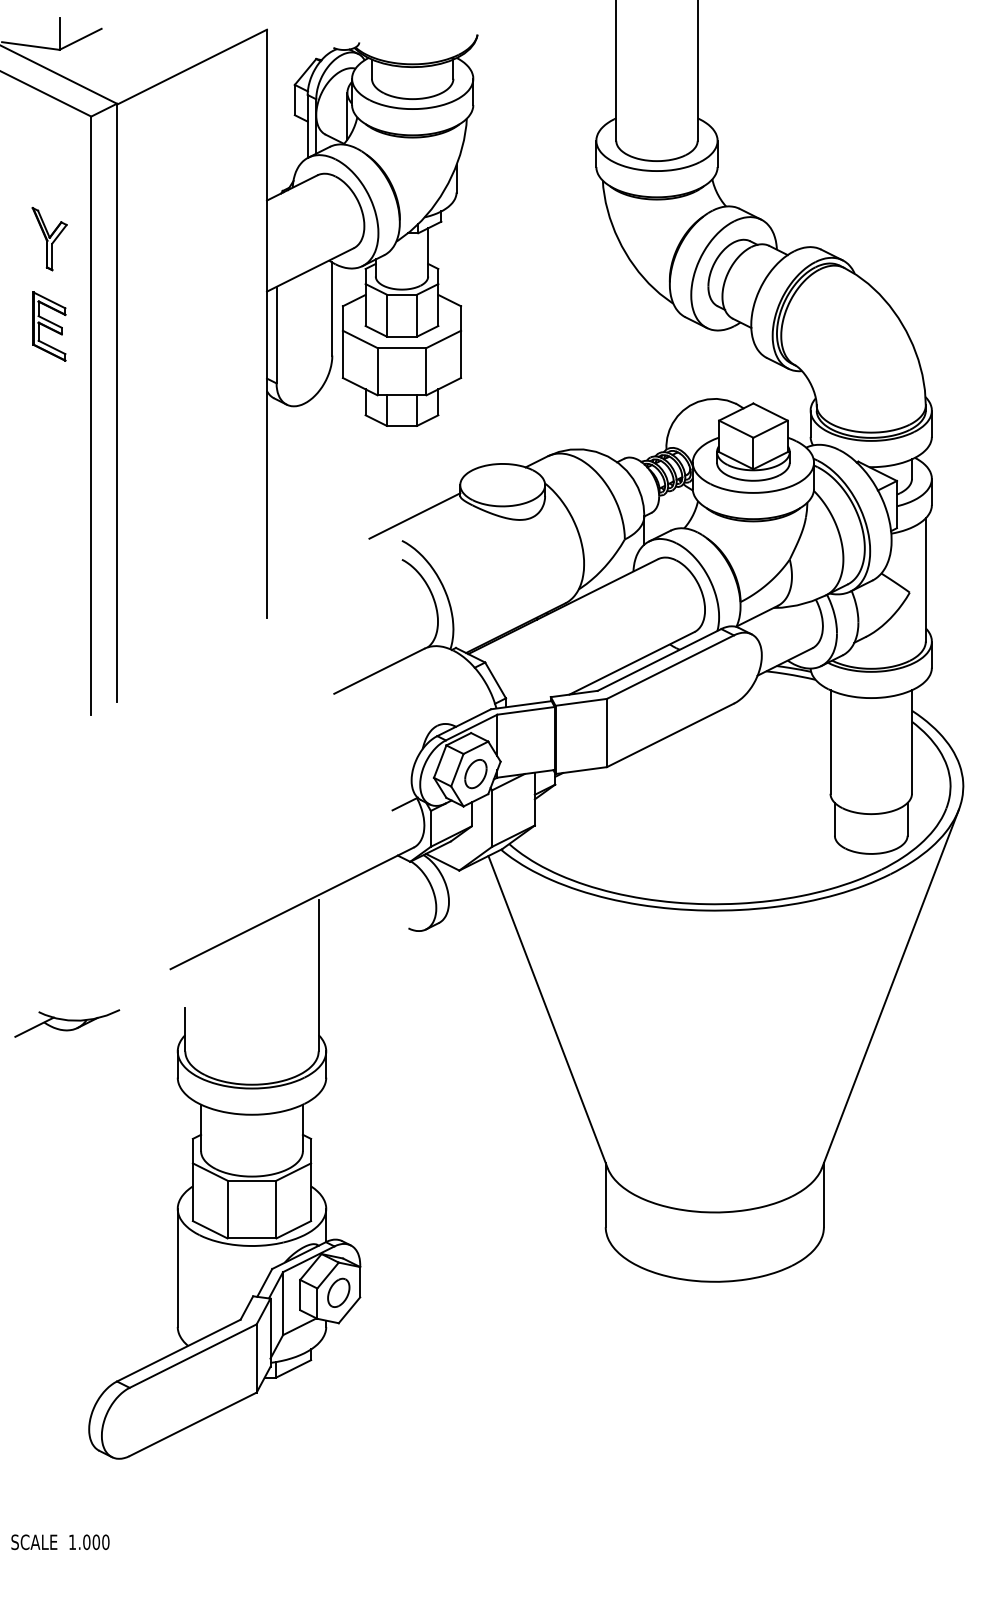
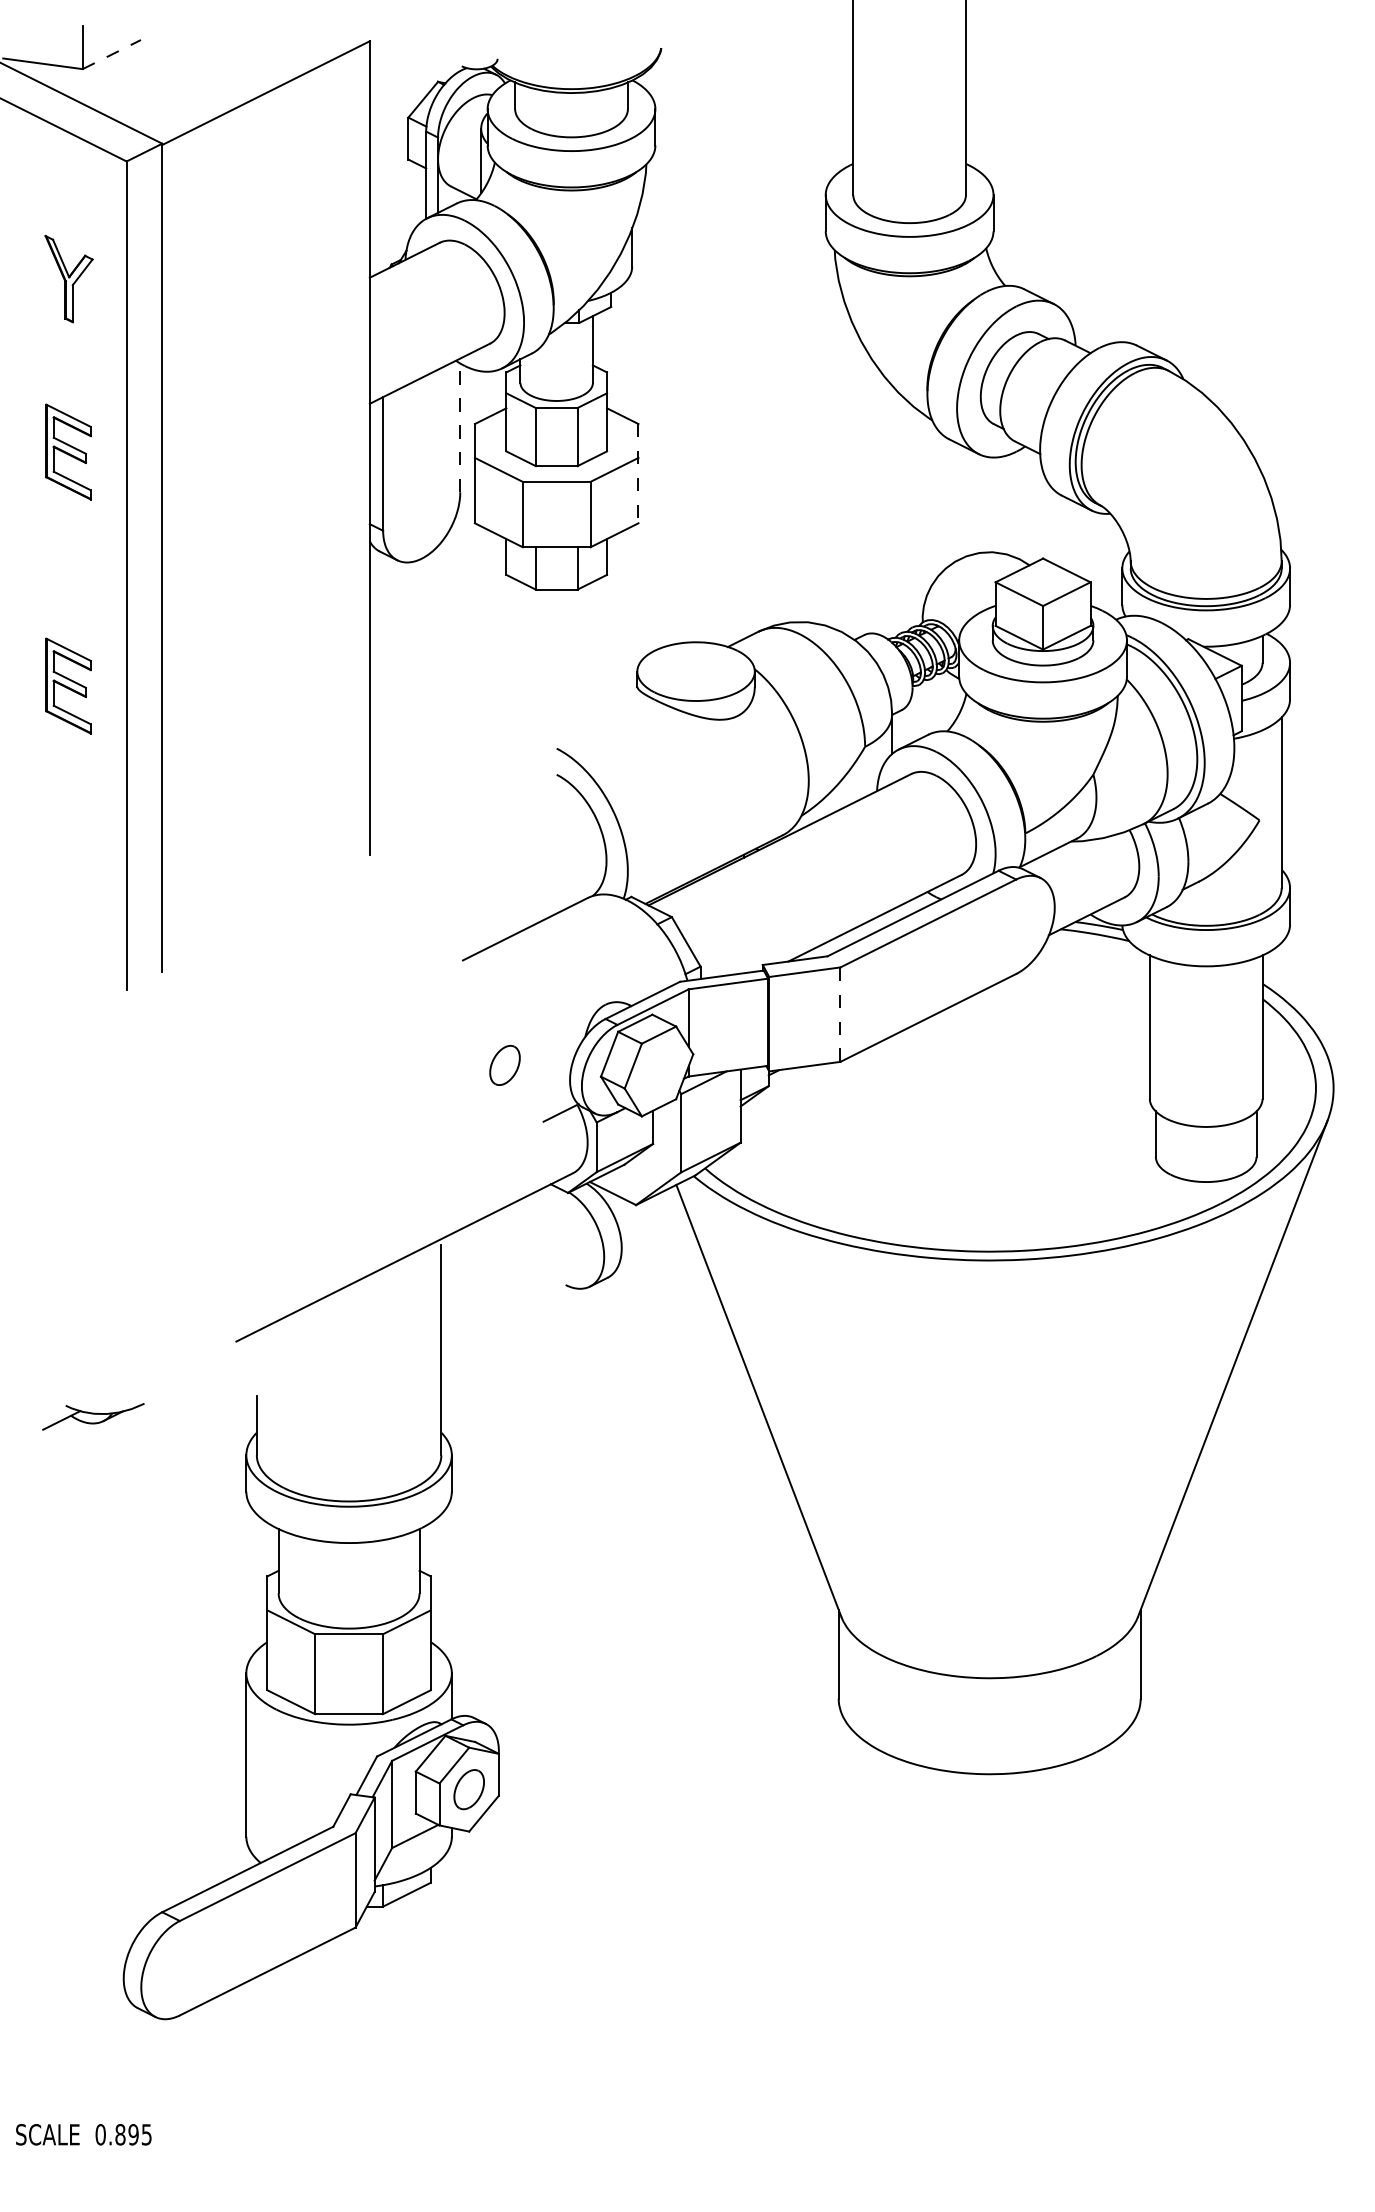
line: (80, 39) -> (111, 54), solid -> dashed
part: (49, 239) -> (68, 279), moved
line: (332, 308) -> (460, 427), solid -> dashed
line: (461, 342) -> (638, 473), solid -> dashed
part: (49, 495) -> (68, 685), added
line: (414, 515) -> (574, 713), removed
line: (607, 732) -> (840, 1014), solid -> dashed
part: (475, 773) -> (504, 1064), moved
part: (67, 1023) -> (93, 1416), size x0.7
text: (89, 1542) -> (123, 2134), 1.000 -> 0.895

